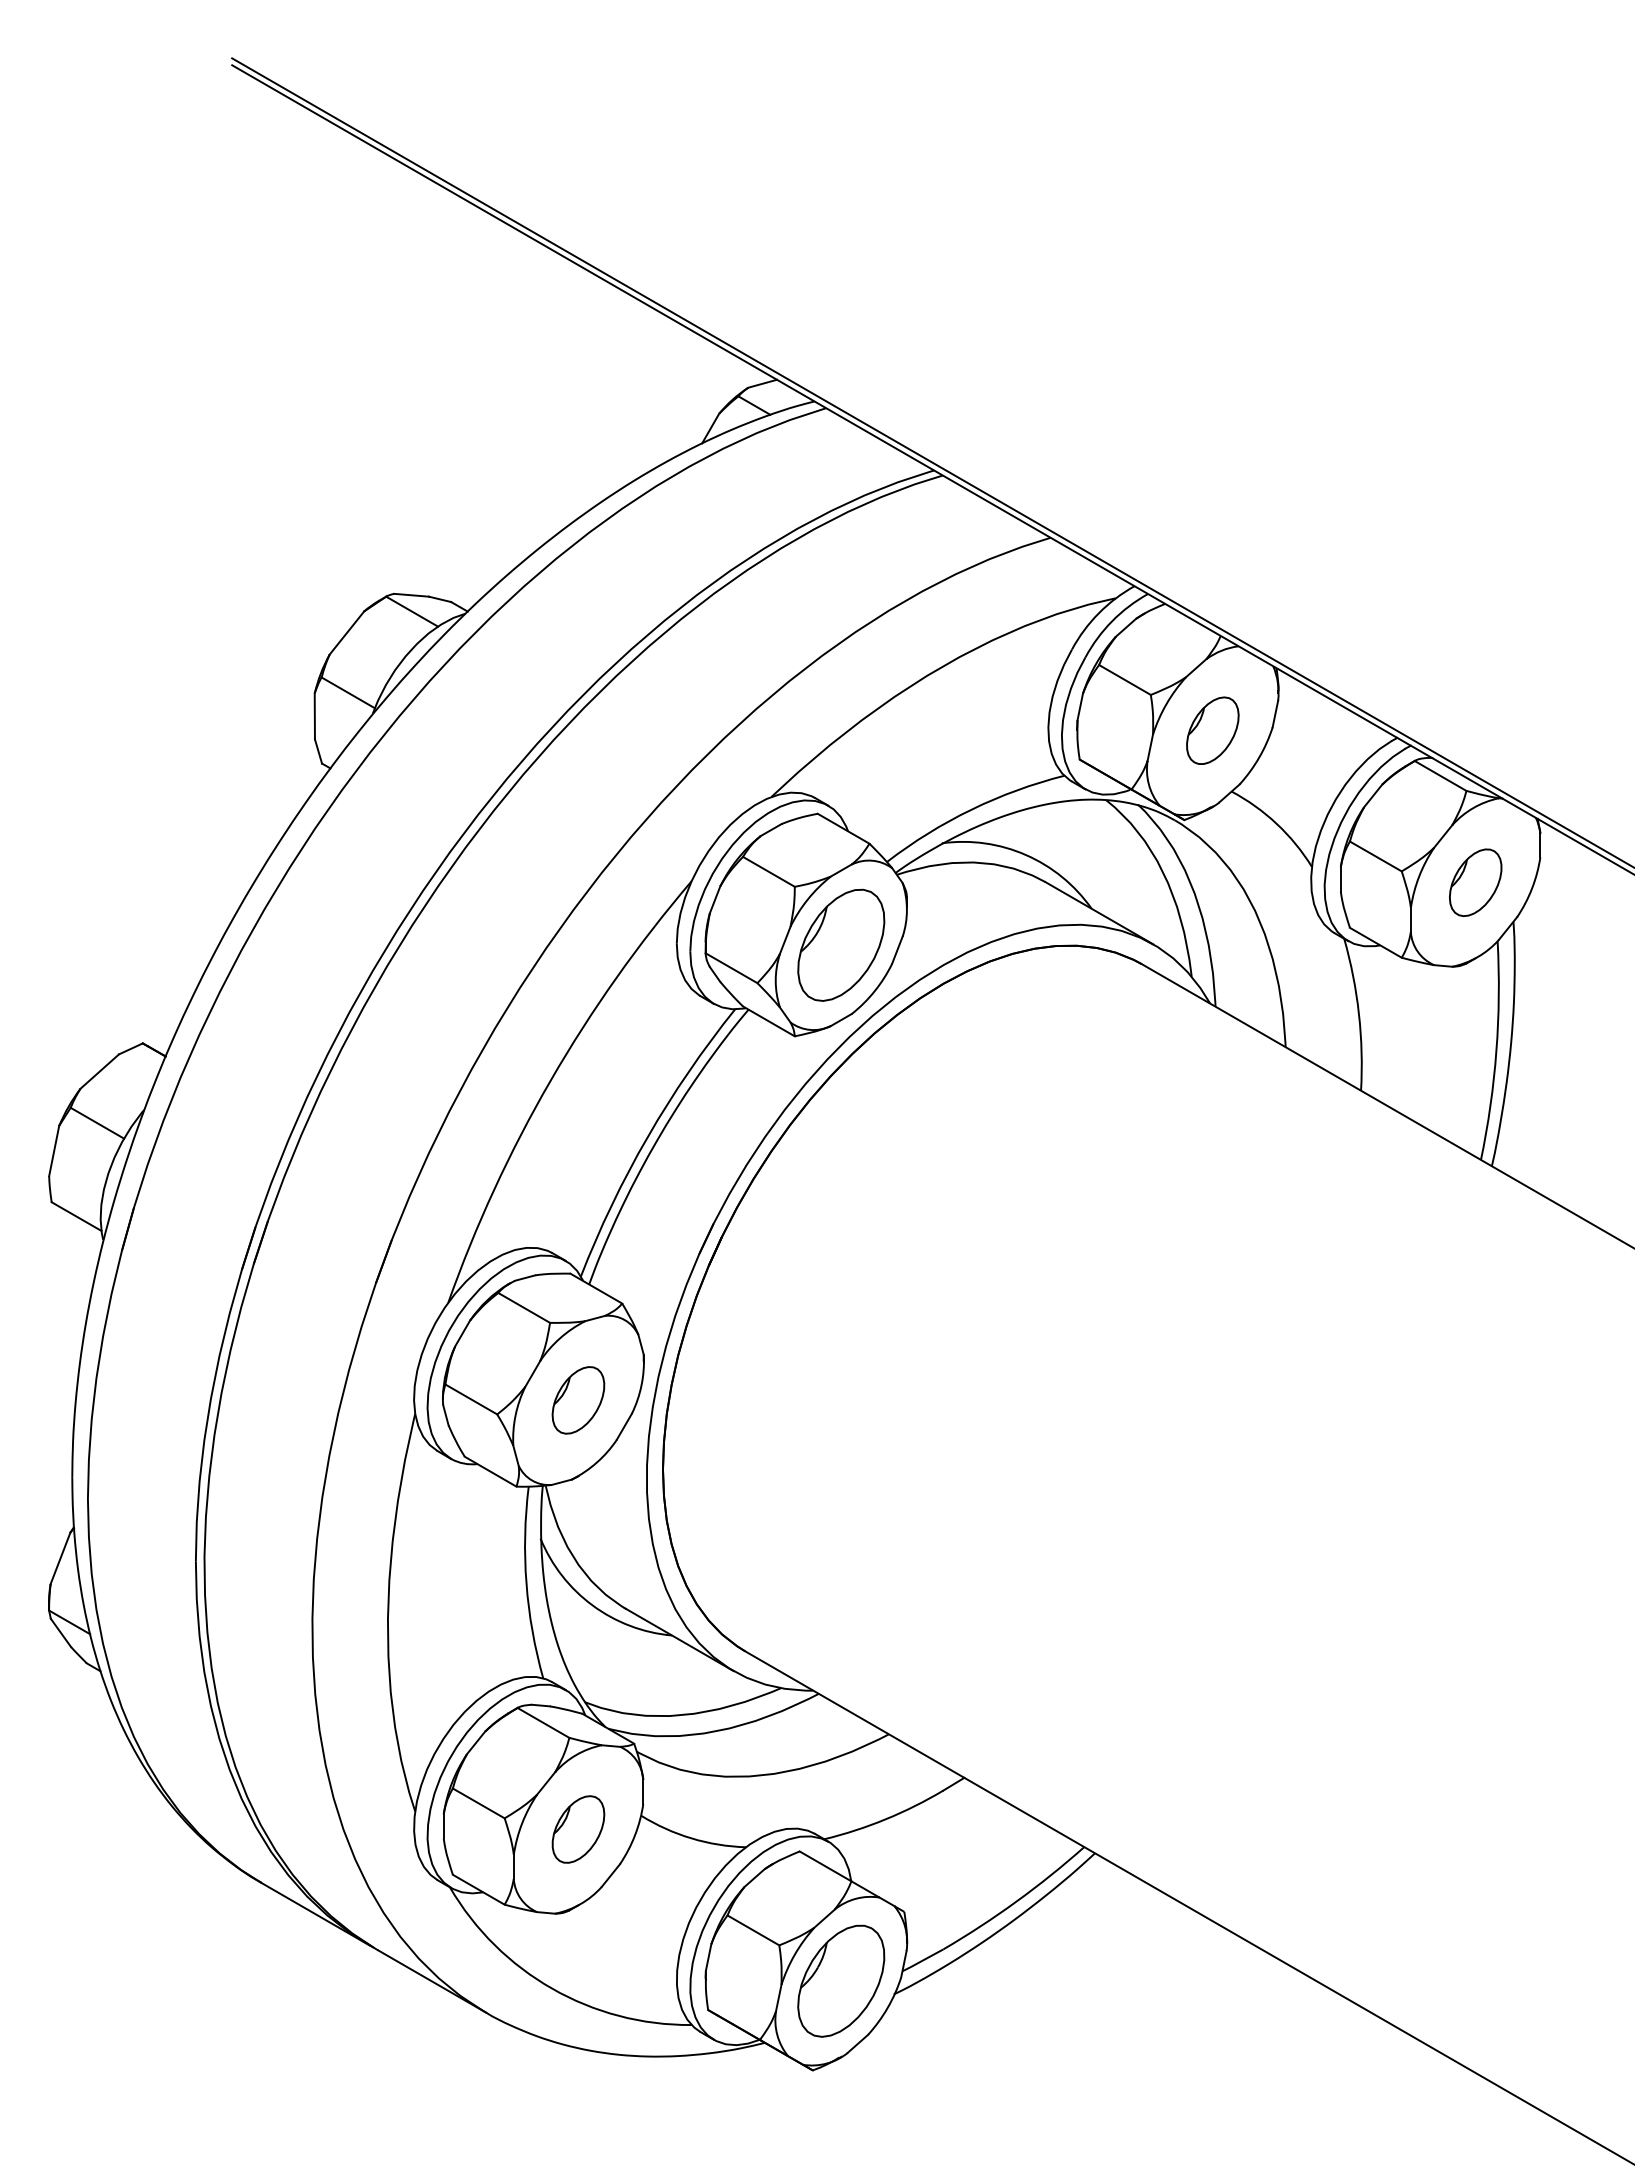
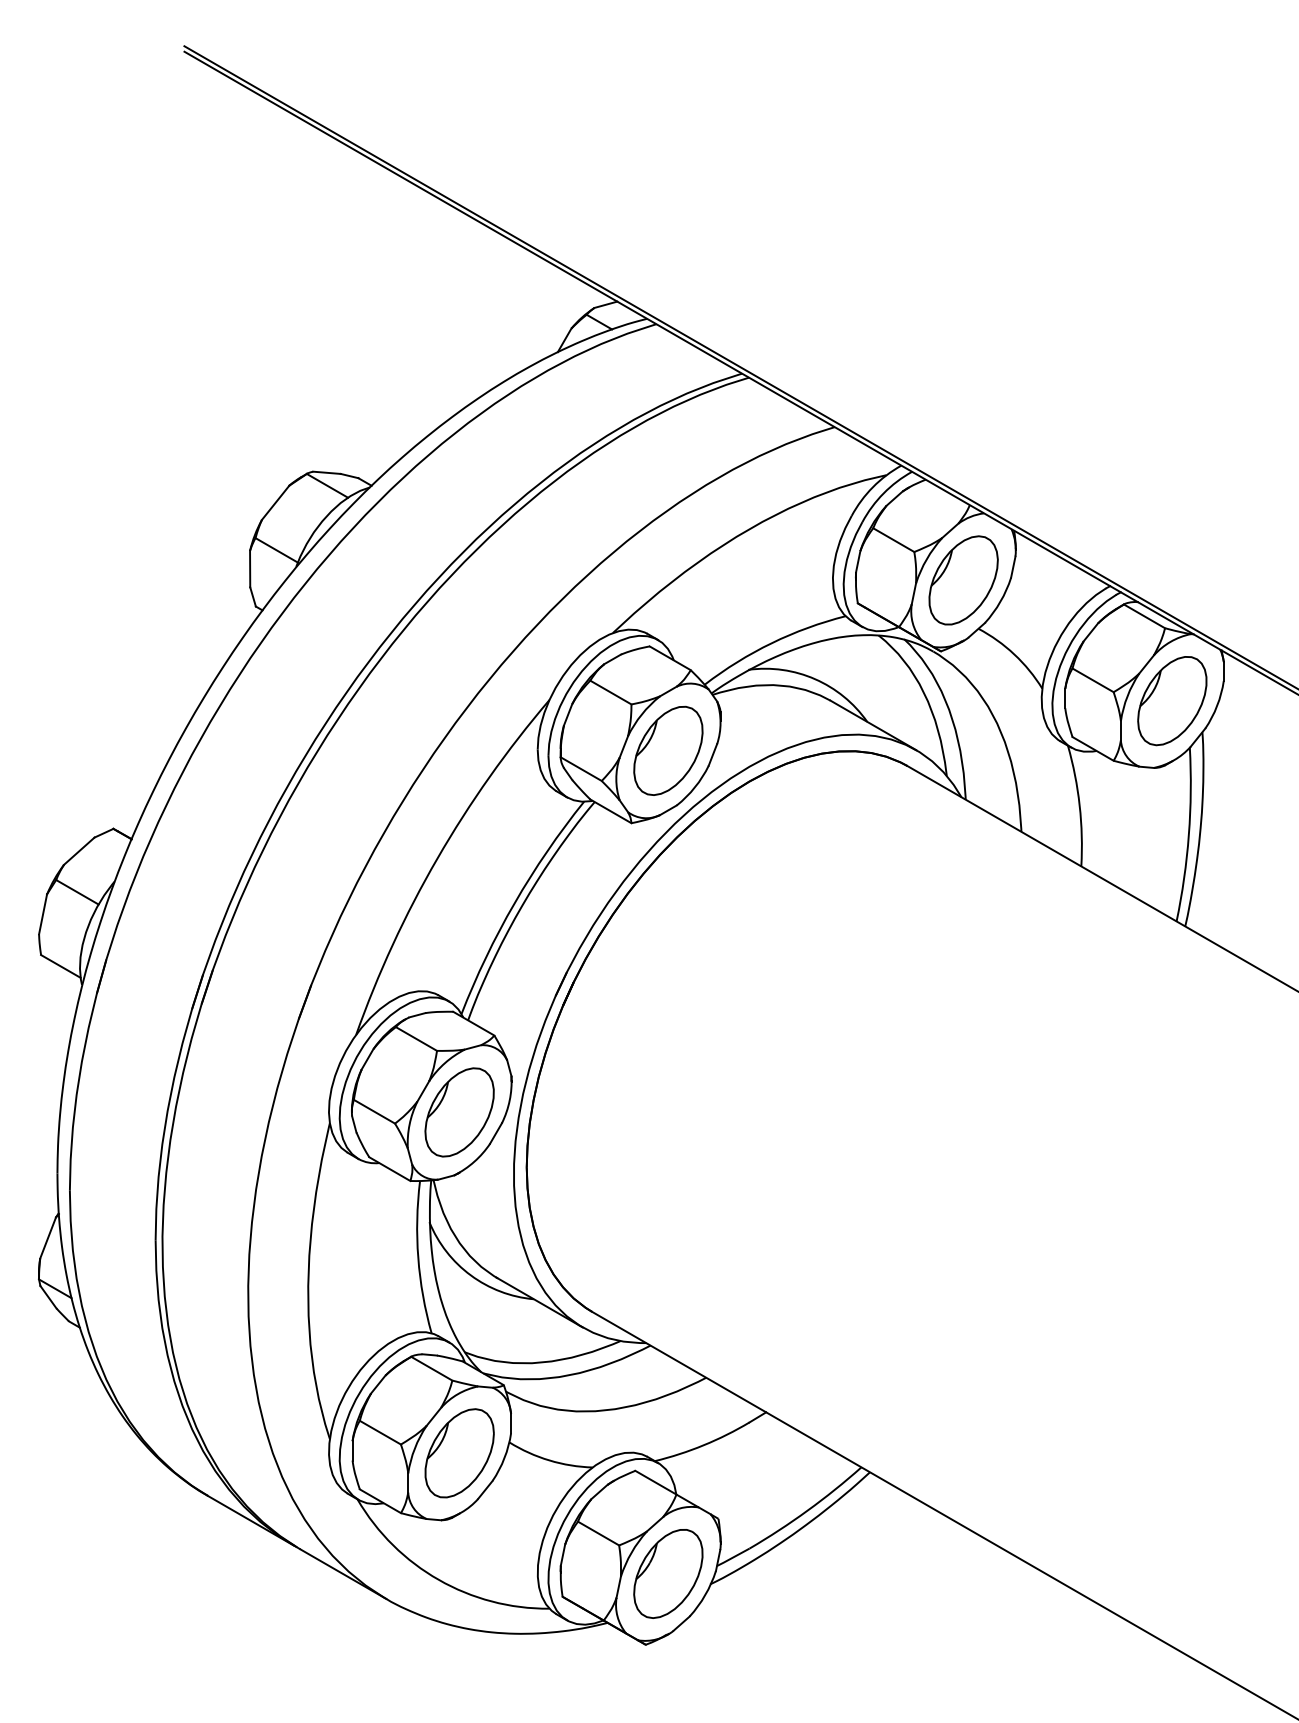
part: (1212, 730) -> (963, 580), size x1.67
part: (1475, 883) -> (1172, 701), size x1.67
part: (578, 1400) -> (459, 1112), size x1.67
part: (578, 1829) -> (459, 1453), size x1.67

